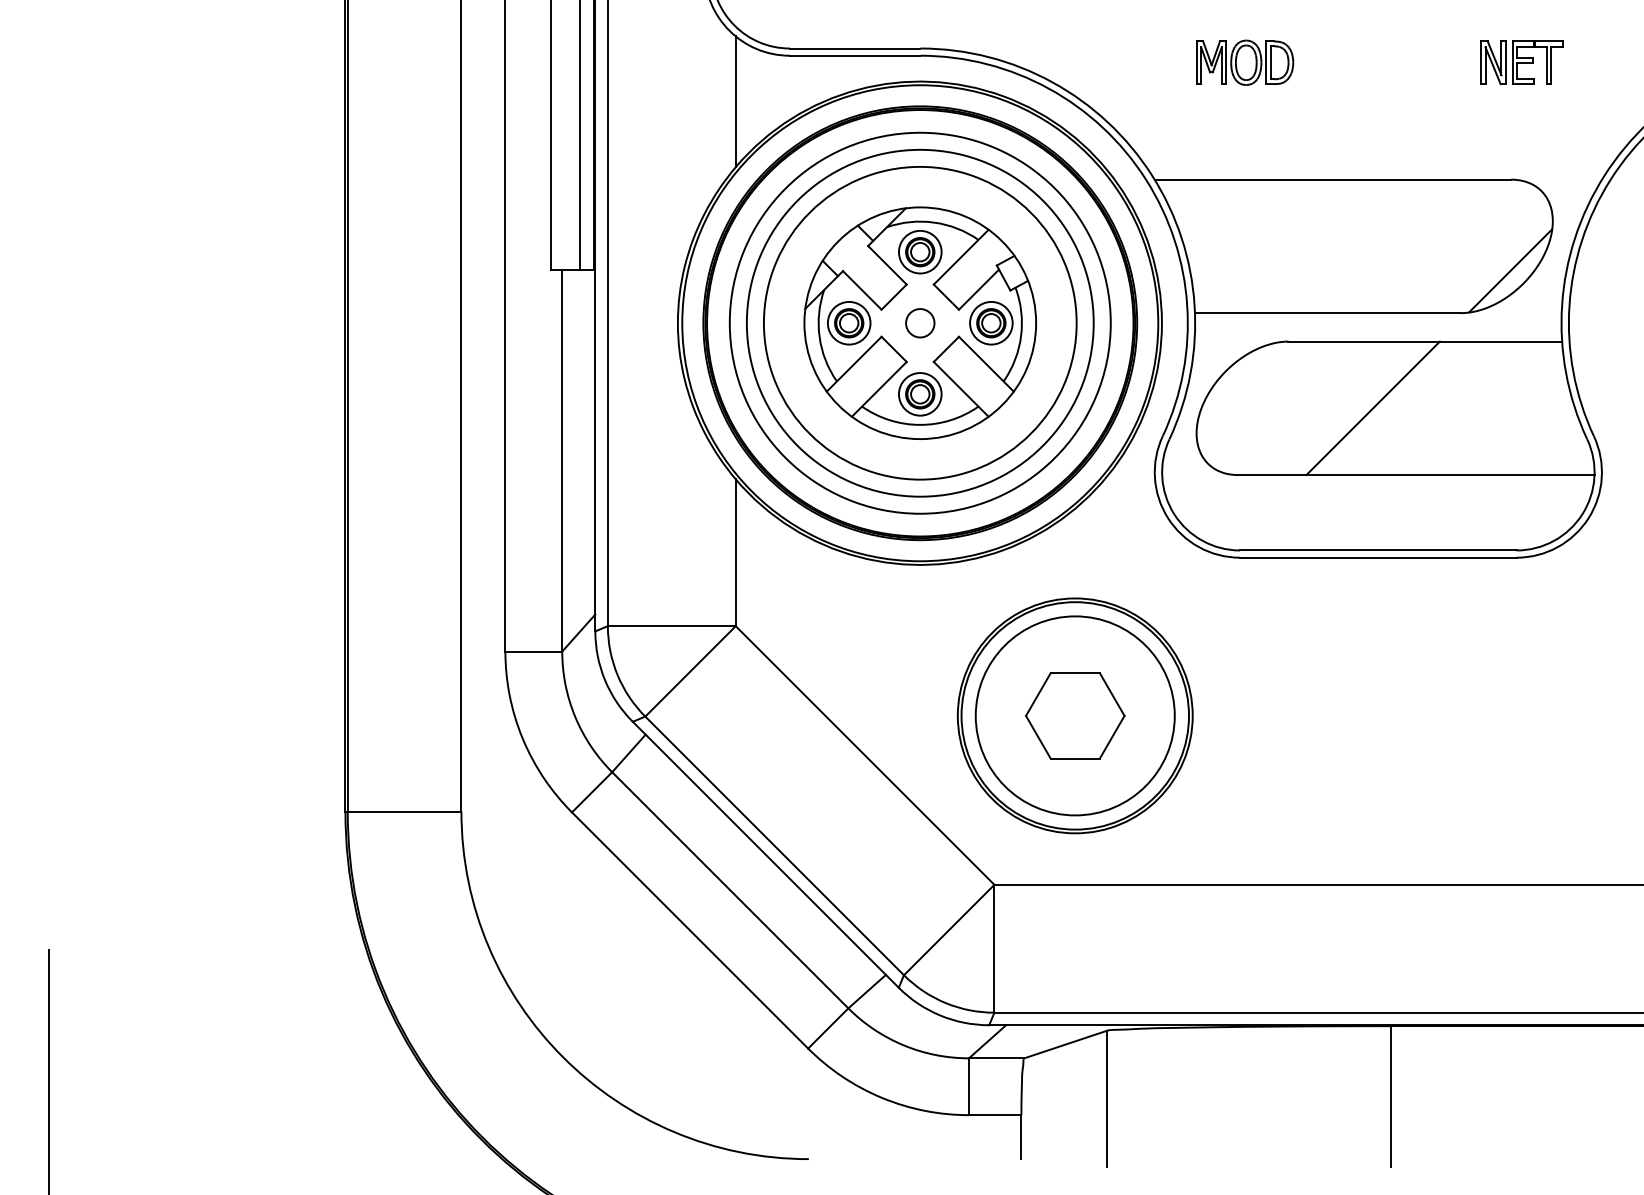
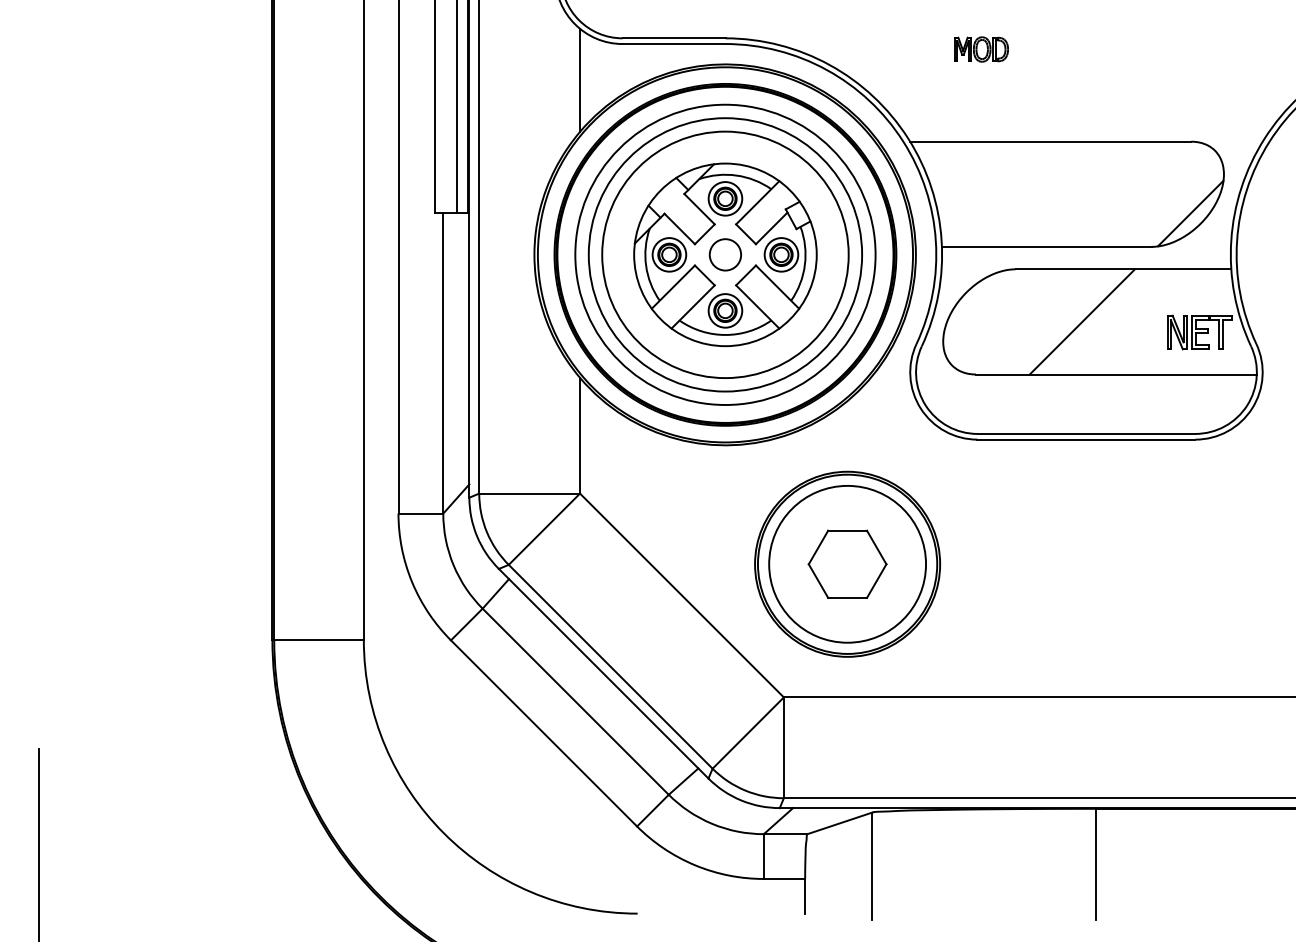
part: (1245, 62) -> (981, 49), size x0.7
part: (1521, 62) -> (1199, 332), moved
circle: (920, 323) -> (725, 255), size x1.4

